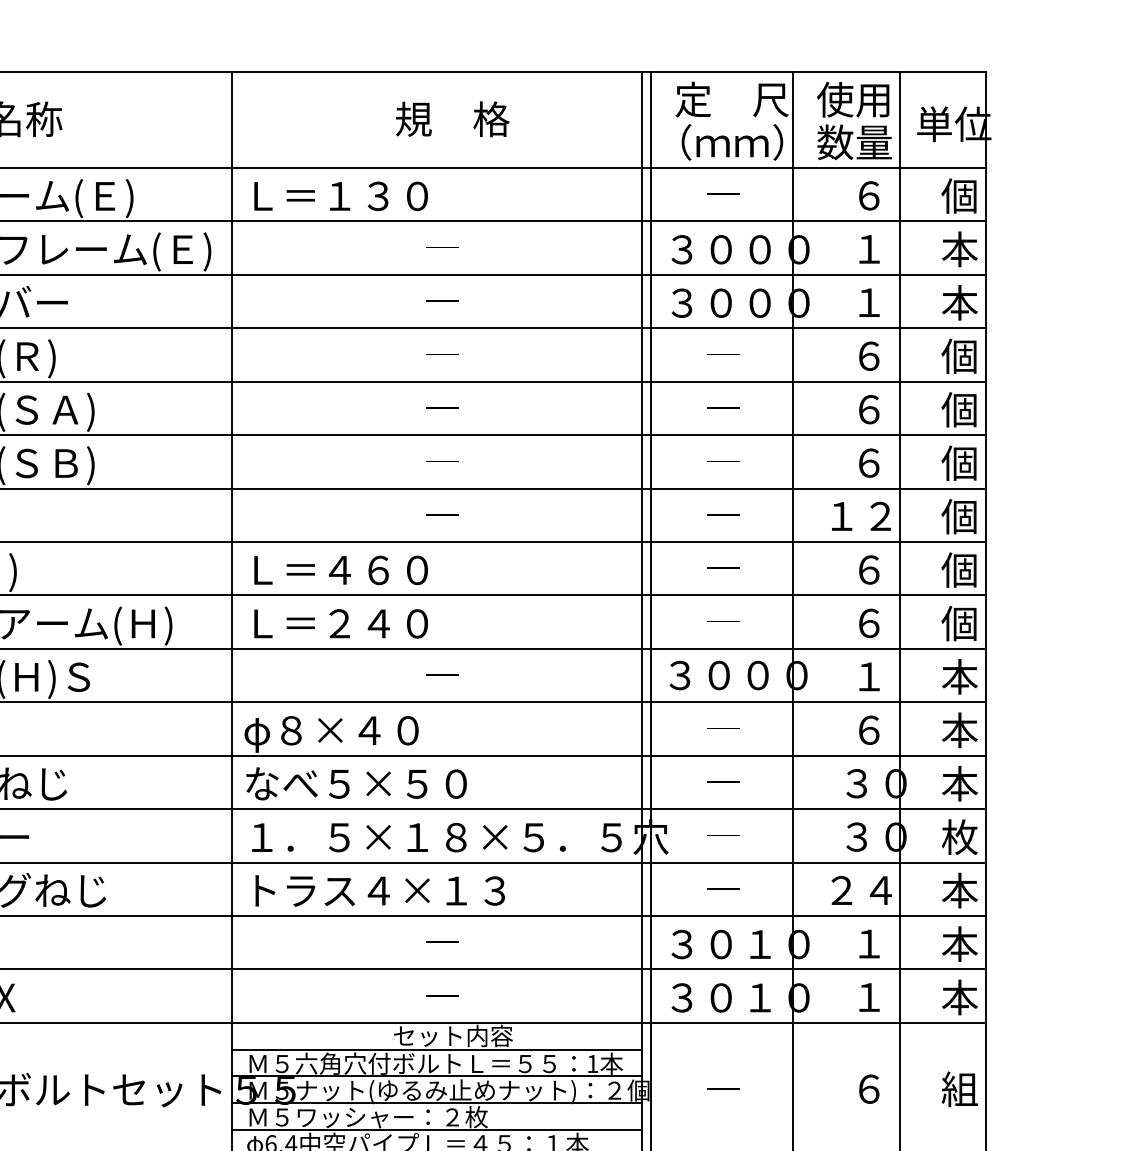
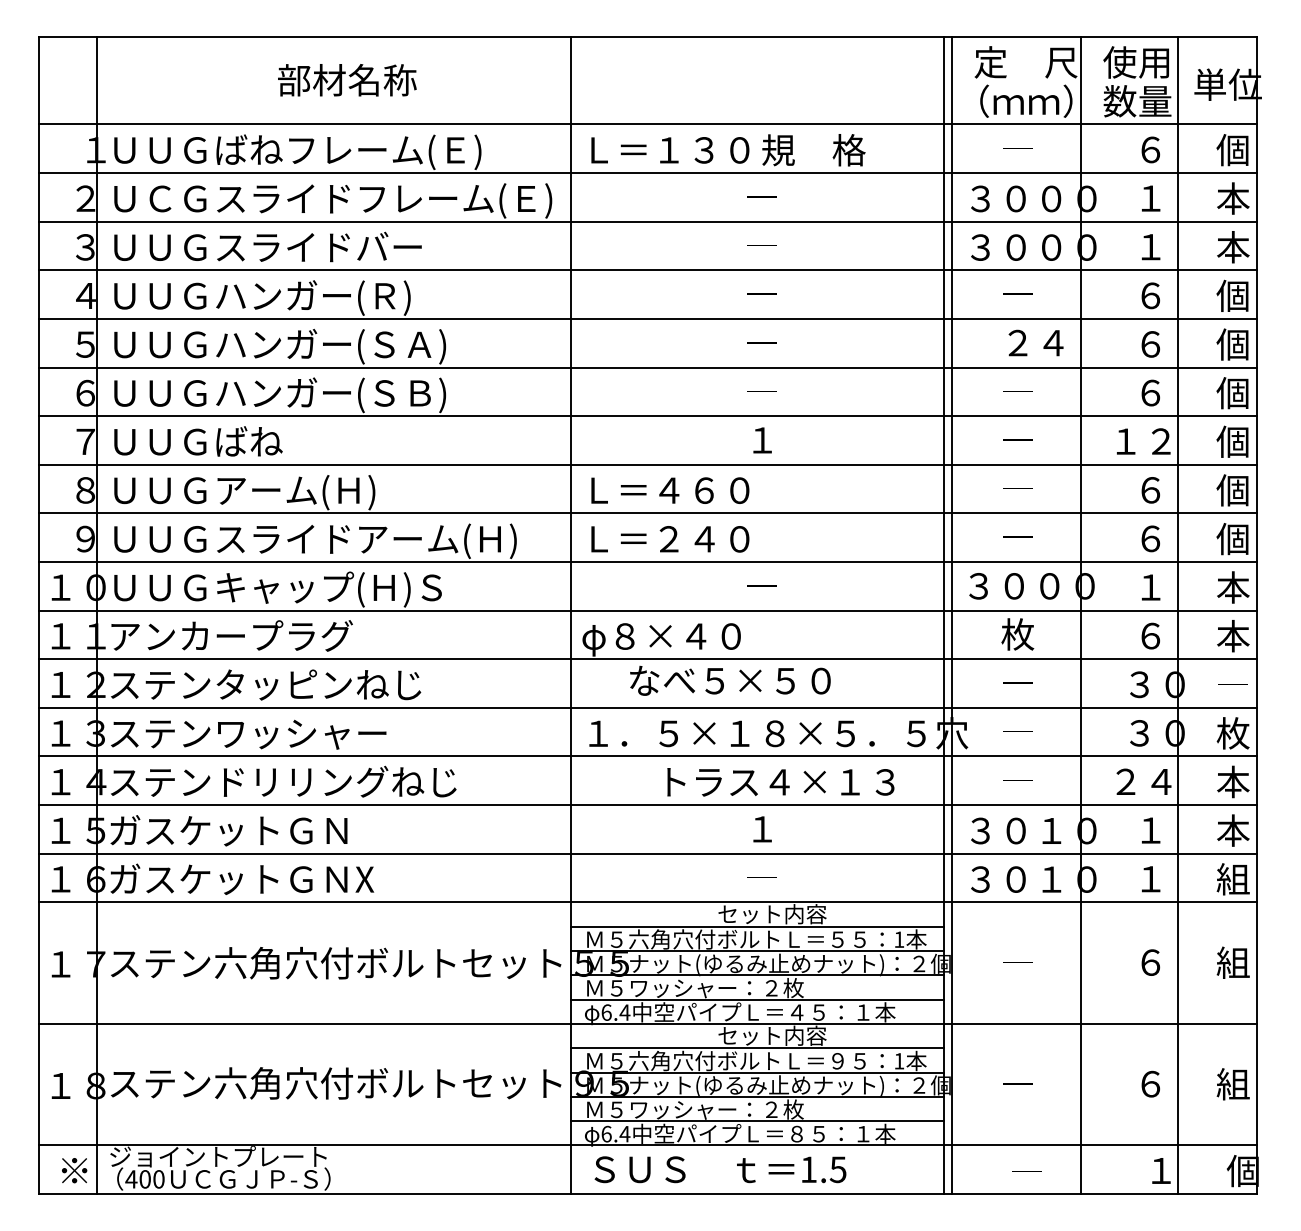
text: (452, 119) -> (813, 150), moved
text: (740, 407) -> (1033, 342), ― -> ２４
text: (441, 515) -> (761, 440), ― -> １
text: (722, 728) -> (1017, 634), ― -> 枚
text: (356, 783) -> (730, 680), moved
text: (960, 783) -> (1233, 684), 本 -> ―
text: (379, 891) -> (780, 782), moved
text: (441, 942) -> (761, 829), ― -> １
text: (959, 997) -> (1232, 879), 本 -> 組

